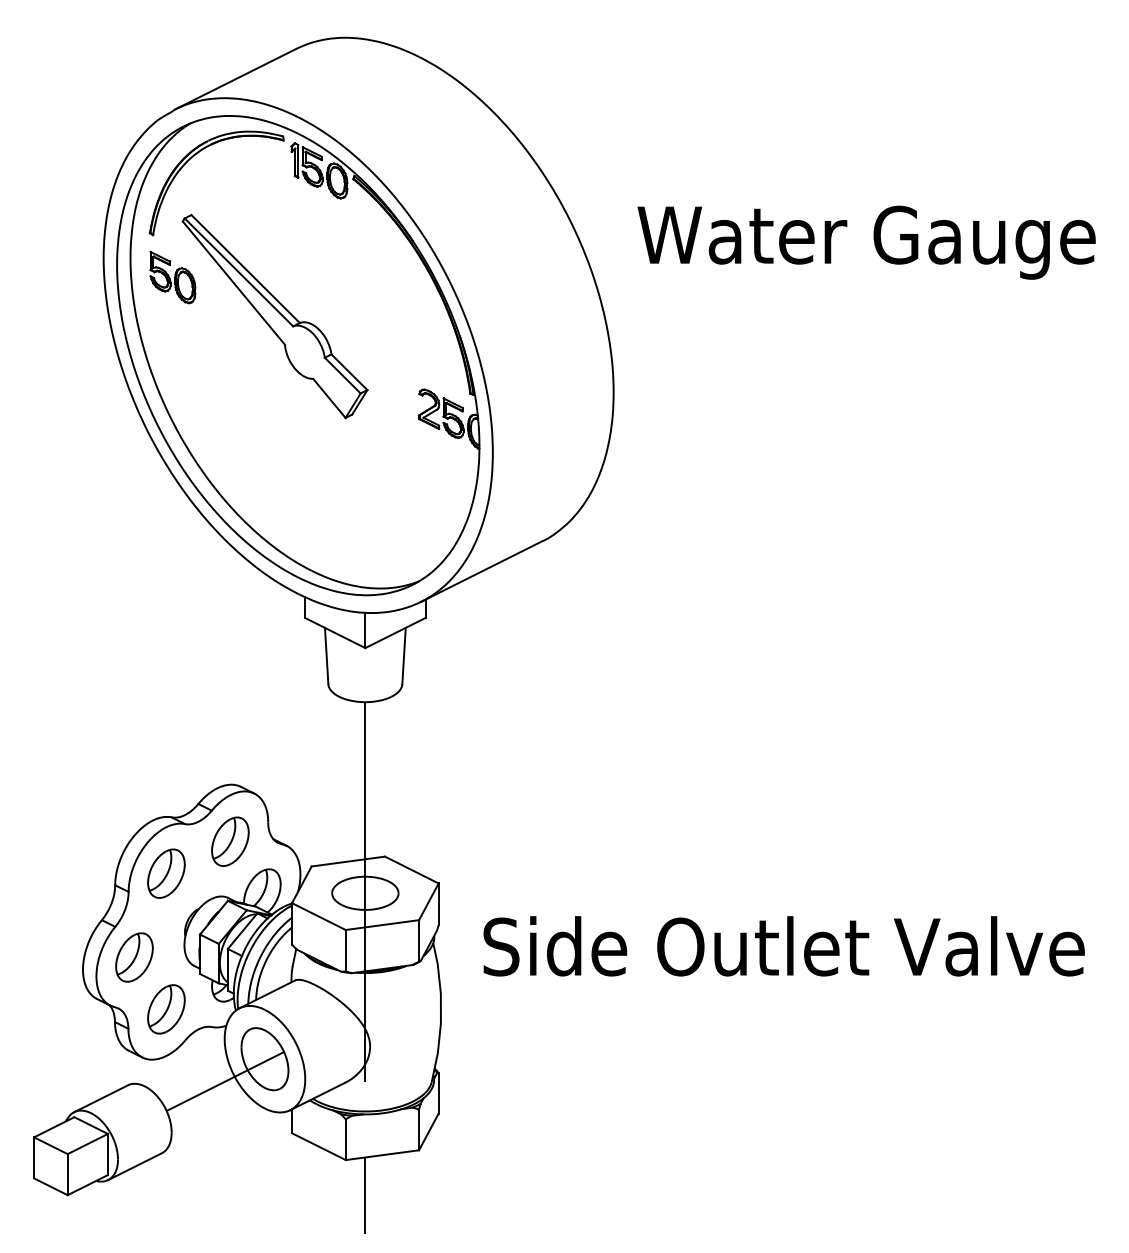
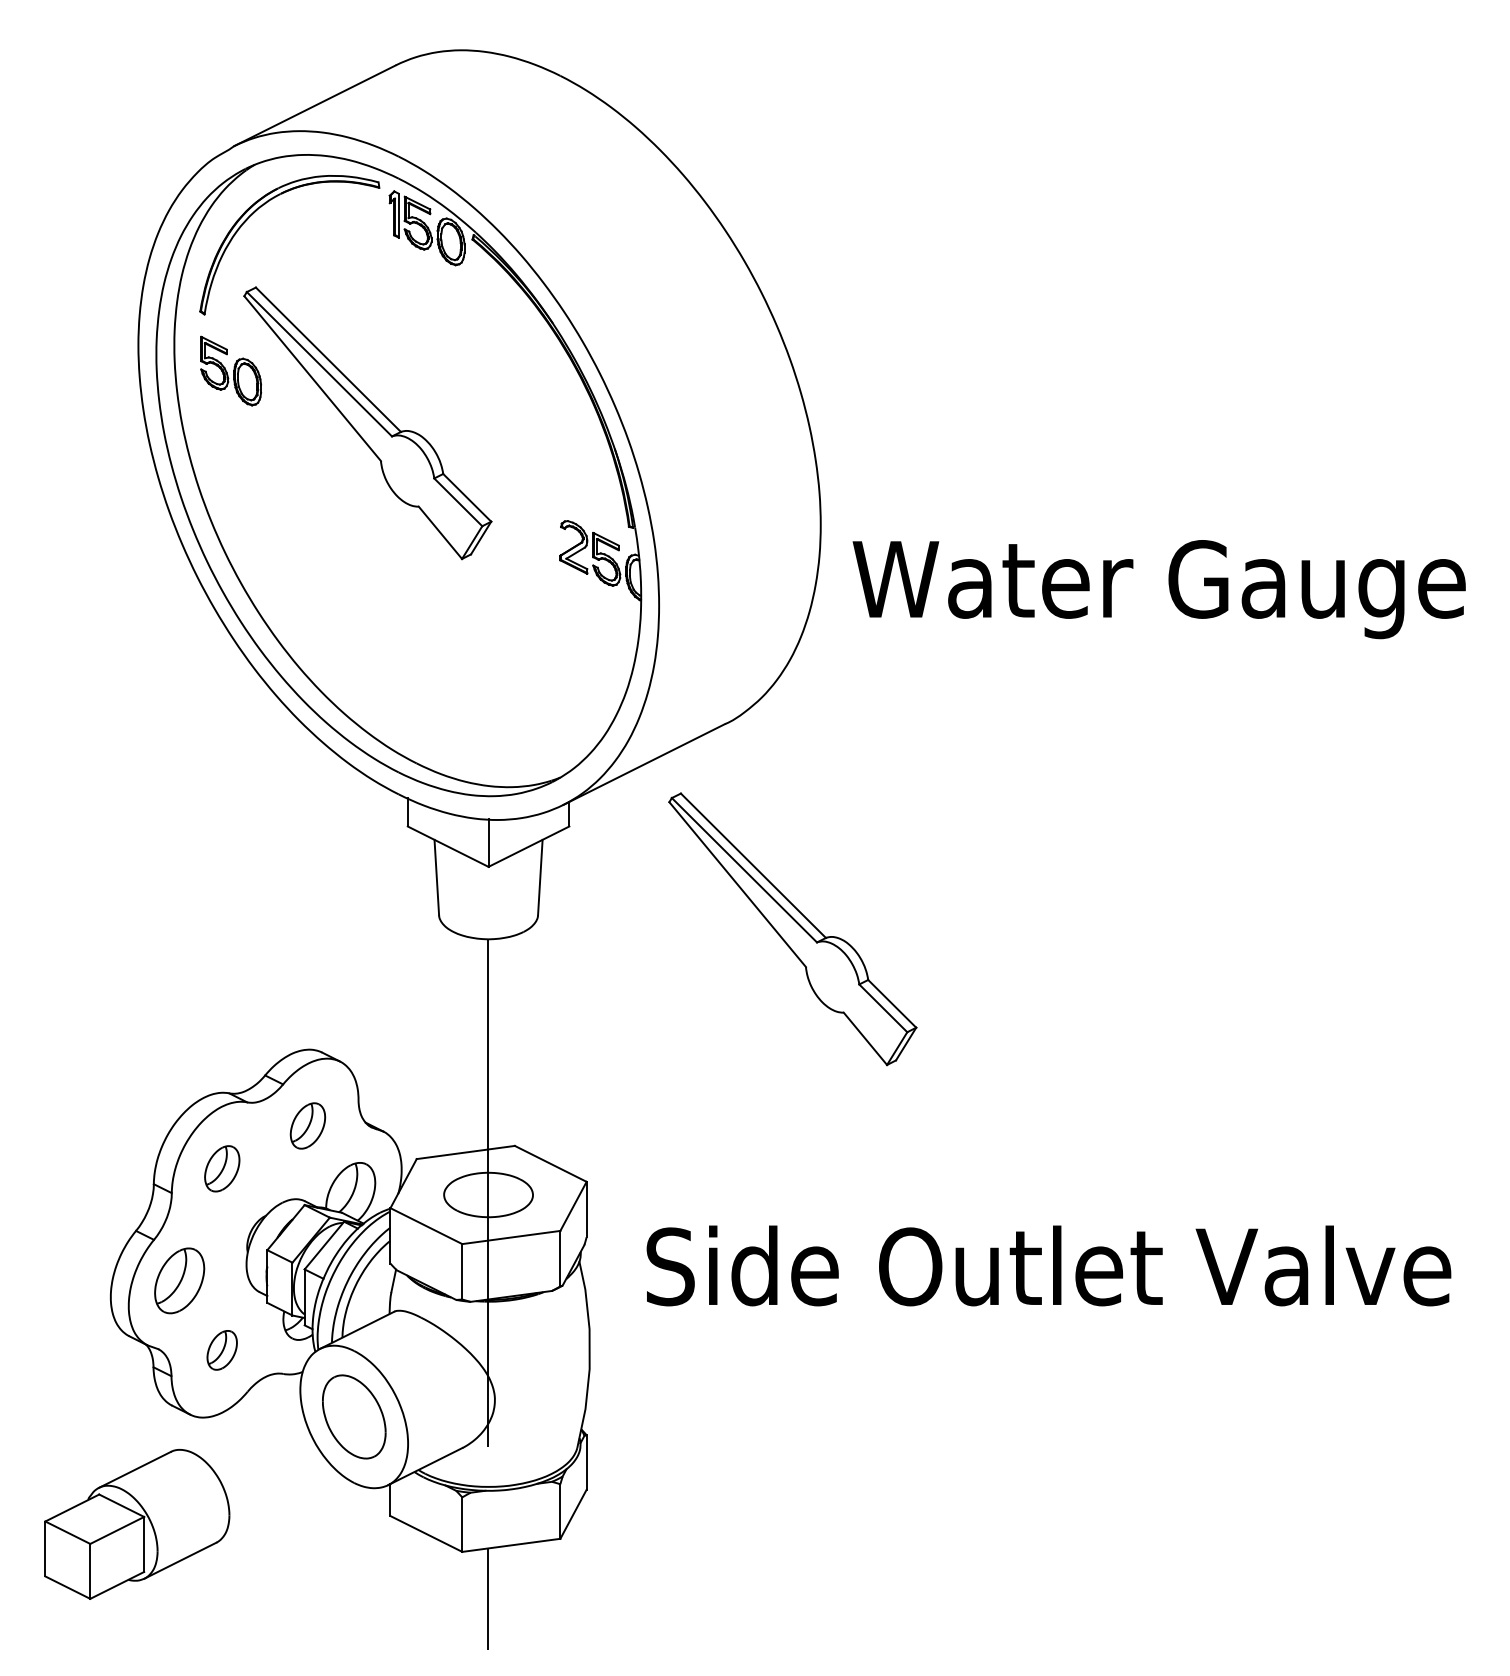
text: (866, 242) -> (1158, 589), moved
part: (592, 694) -> (792, 929), added
part: (230, 841) -> (307, 1125), size x0.7
part: (165, 873) -> (221, 1168), size x0.7
part: (165, 1009) -> (221, 1350), size x0.6
line: (224, 1081) -> (300, 1446), removed

